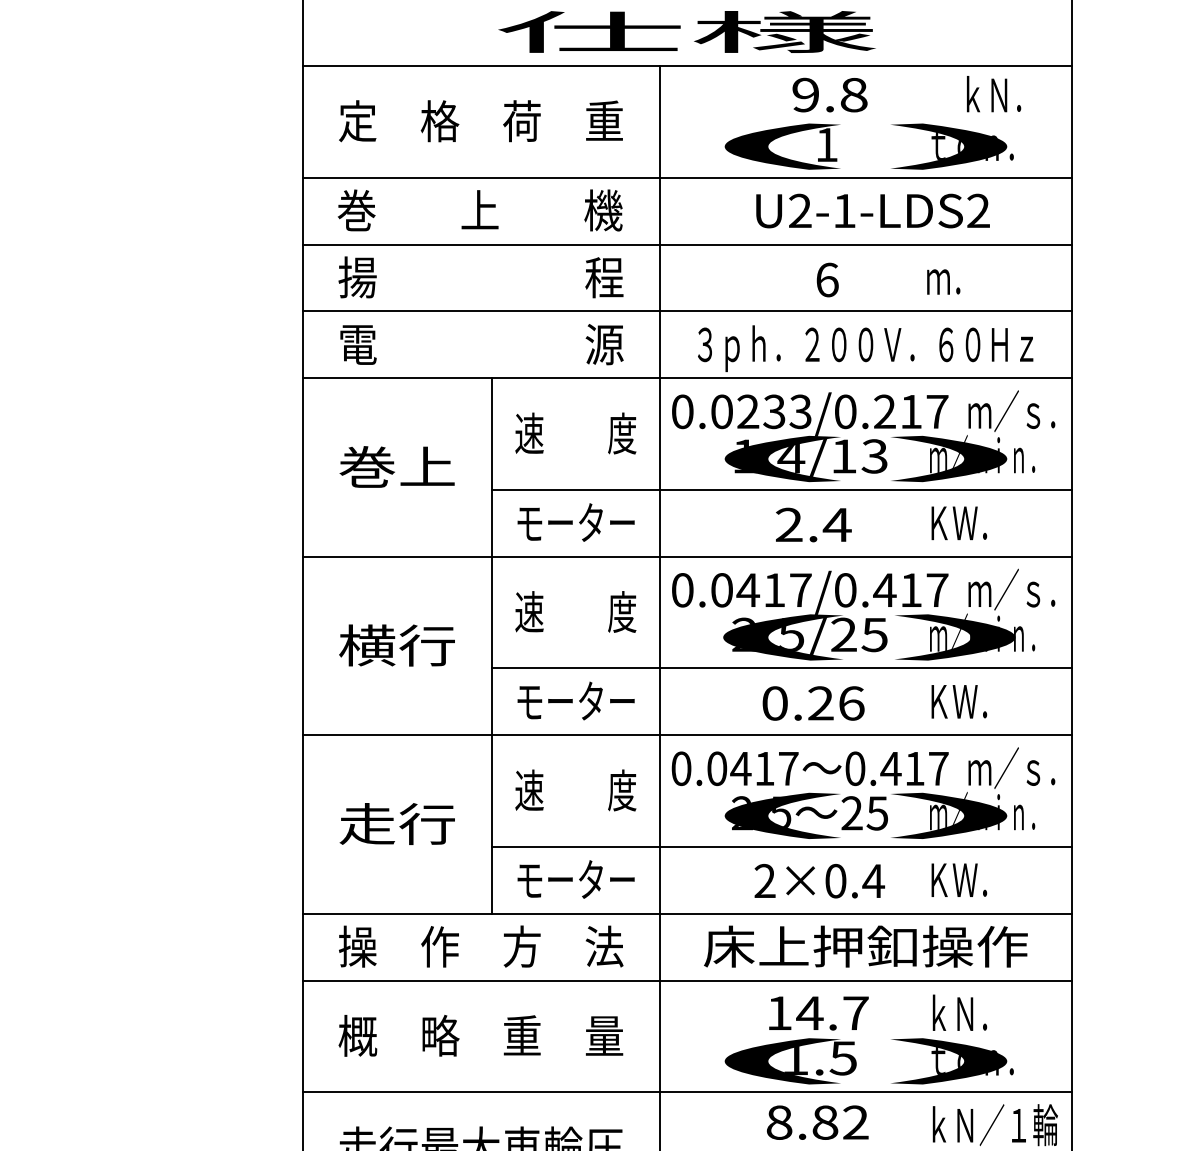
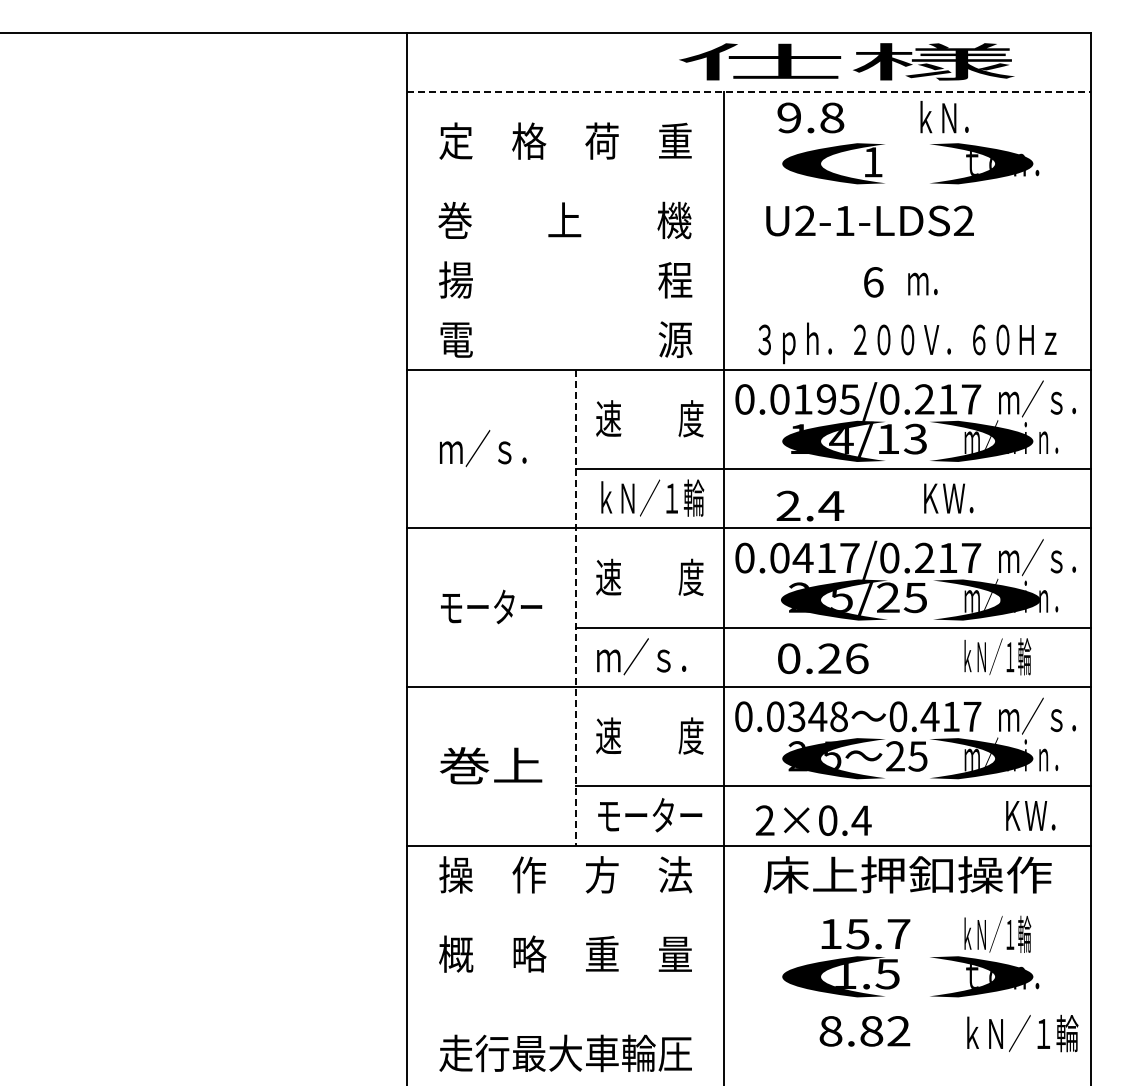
text: (686, 31) -> (846, 61), moved
line: (687, 66) -> (749, 92), solid -> dashed
text: (829, 94) -> (810, 117), moved
text: (993, 94) -> (944, 117), moved
line: (687, 177) -> (749, 191), removed
text: (872, 210) -> (869, 220), moved
line: (687, 244) -> (749, 250), removed
text: (943, 281) -> (922, 283), moved
line: (687, 311) -> (749, 310), removed
text: (774, 411) -> (826, 399), 0.0233/0.217 -> 0.0195/0.217
text: (397, 466) -> (491, 448), 巻上 -> ｍ／ｓ．
text: (577, 522) -> (651, 497), モーター -> ｋＮ／１輪
text: (959, 523) -> (948, 498), moved
text: (813, 524) -> (810, 505), moved
text: (884, 589) -> (924, 557), 0.0417/0.417 -> 0.0417/0.217
text: (396, 644) -> (490, 606), 横行 -> モーター
line: (492, 645) -> (575, 607), solid -> dashed
text: (575, 700) -> (649, 656), モーター -> ｍ／ｓ．
text: (966, 700) -> (997, 656), ＫＷ． -> ｋＮ／１輪
text: (813, 703) -> (823, 658), moved
text: (764, 768) -> (817, 716), 0.0417 -> 0.0348
text: (396, 823) -> (490, 765), 走行 -> 巻上
text: (959, 879) -> (1030, 815), moved
text: (819, 880) -> (813, 820), moved
line: (687, 981) -> (749, 905), removed
text: (966, 1012) -> (997, 933), ｋＮ． -> ｋＮ／１輪
text: (809, 1013) -> (857, 934), 14.7 -> 15.7
line: (687, 1092) -> (749, 1004), removed

